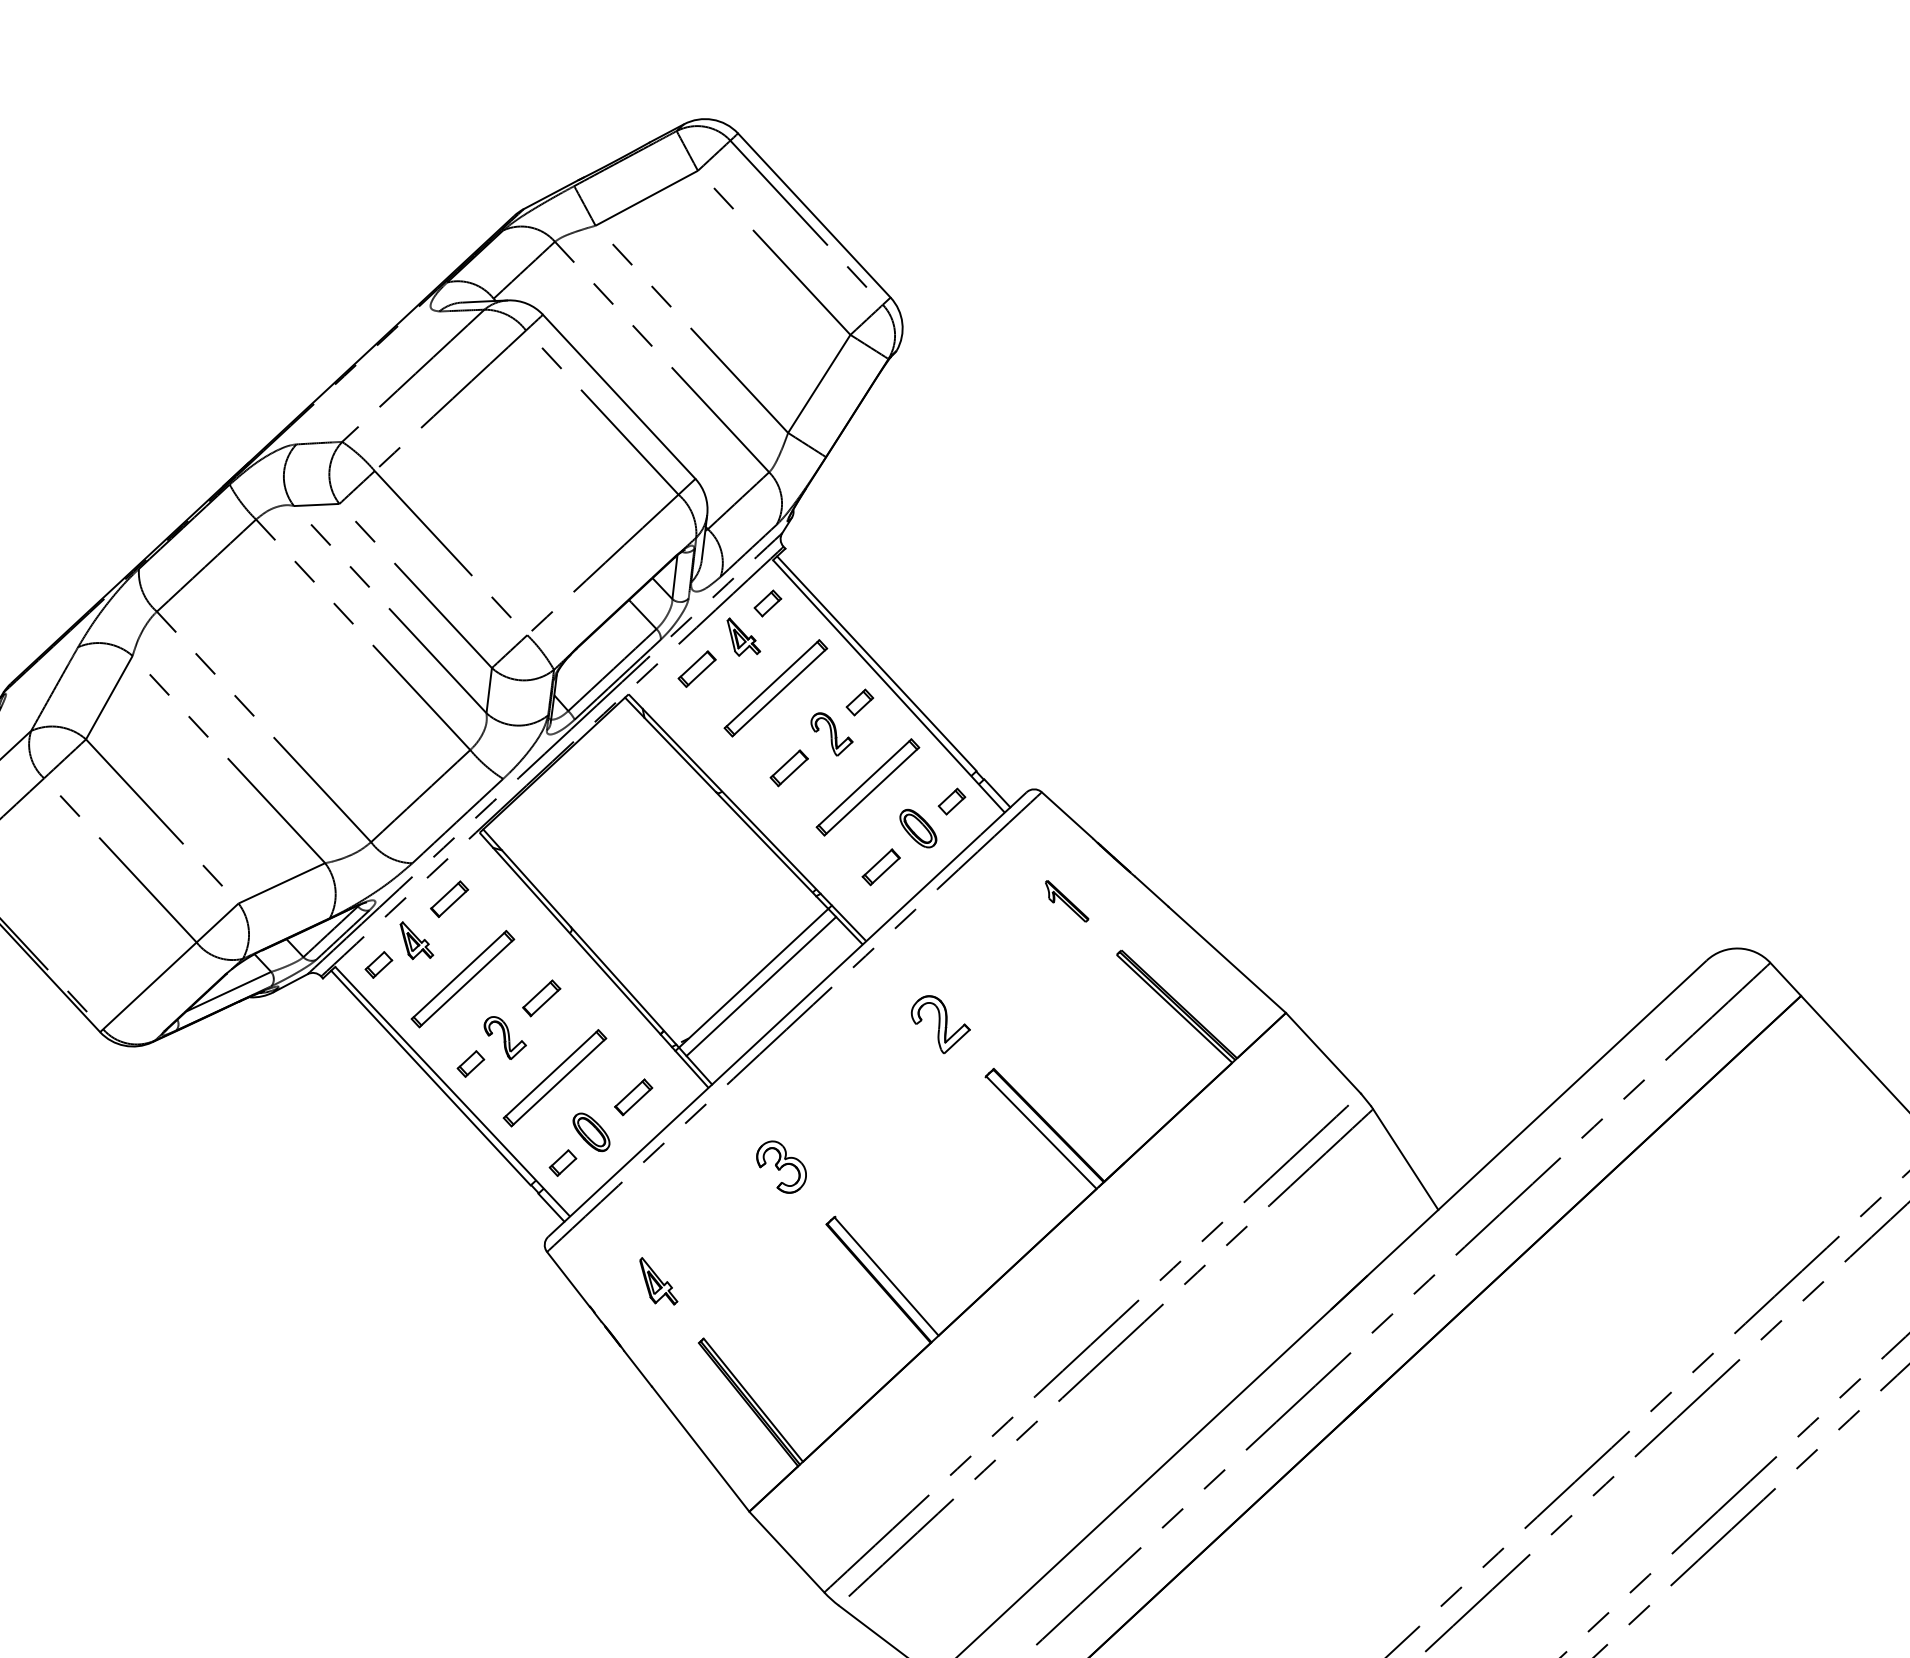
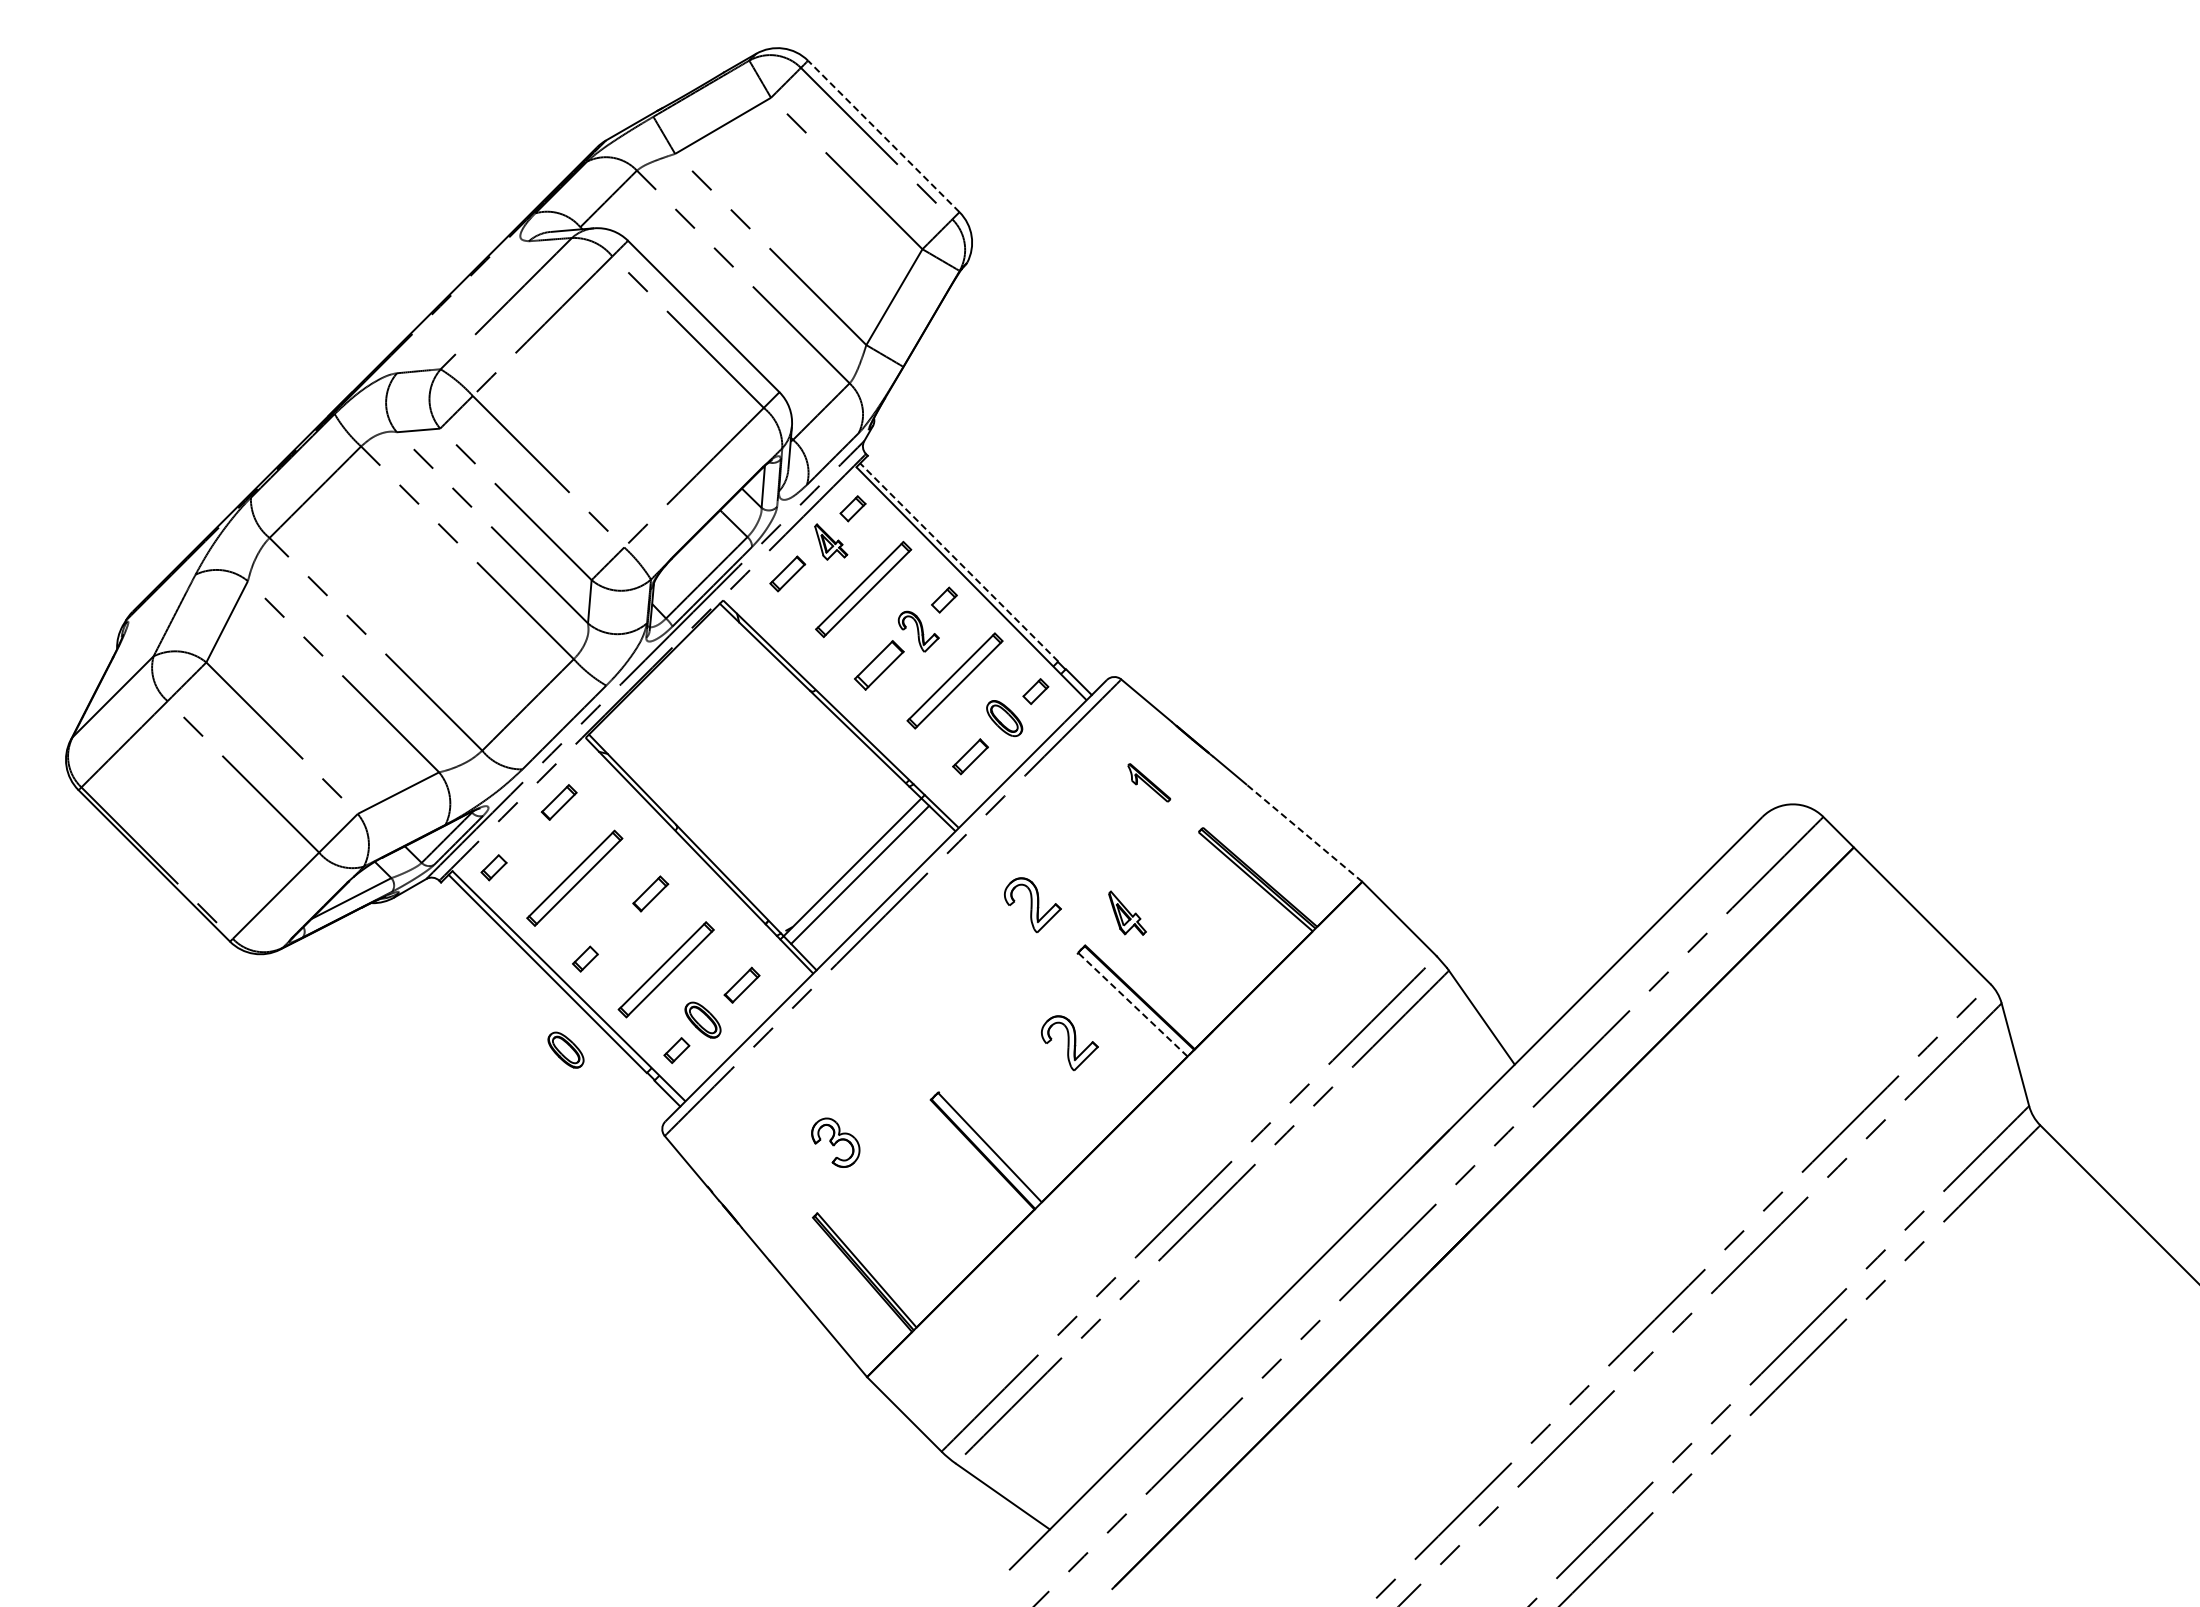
line: (814, 215) -> (883, 136), solid -> dashed
line: (876, 663) -> (958, 562), solid -> dashed
part: (788, 768) -> (878, 665), size x1.4
part: (416, 941) -> (529, 843), removed
line: (1227, 960) -> (1304, 833), solid -> dashed
part: (505, 1037) -> (617, 932), removed
line: (1041, 1132) -> (1132, 1004), solid -> dashed
part: (446, 1157) -> (565, 1049), added
part: (781, 1166) -> (835, 1142), moved
part: (973, 1170) -> (1069, 1043), added
part: (658, 1280) -> (1127, 912), moved

